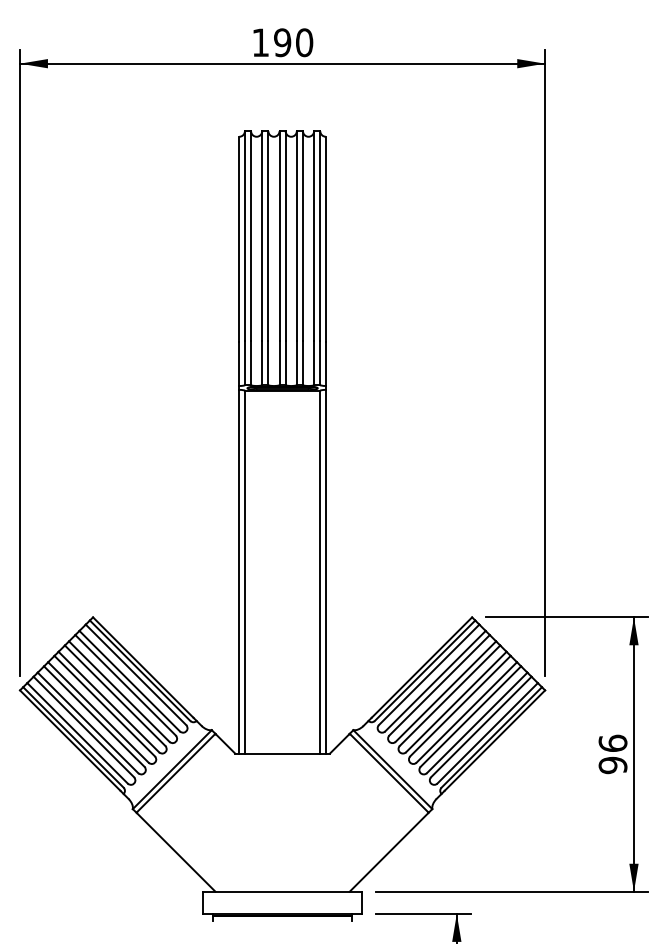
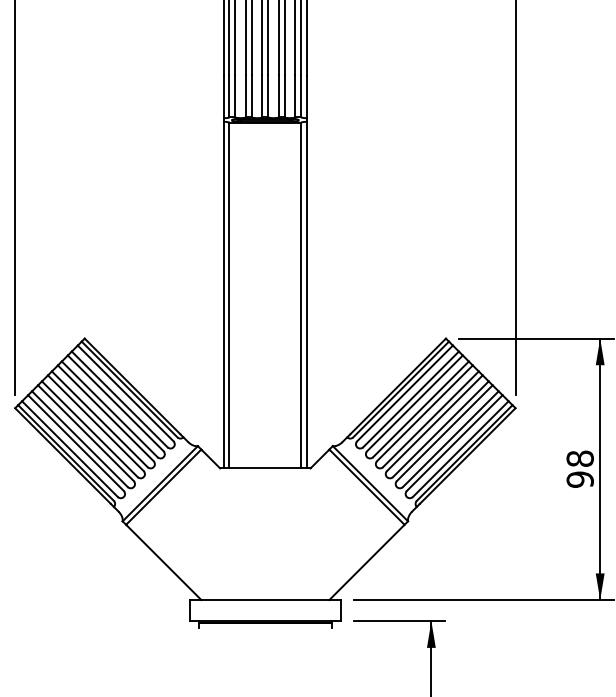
text: (612, 742) -> (579, 457), 96 -> 98

